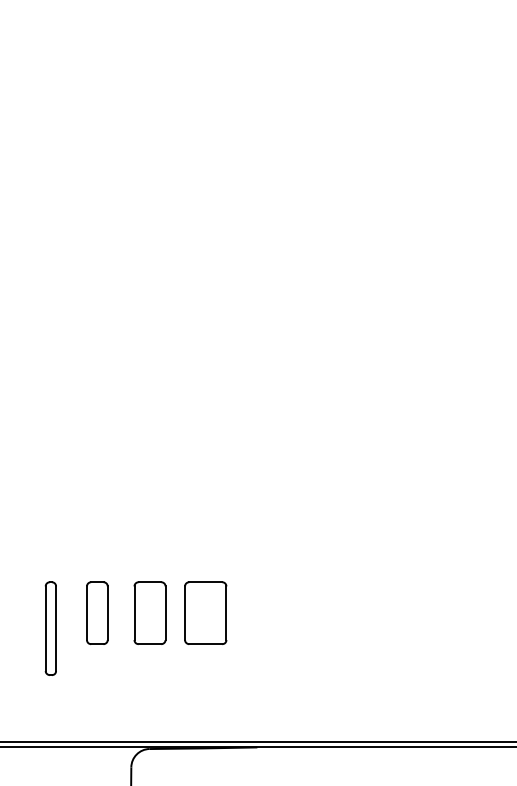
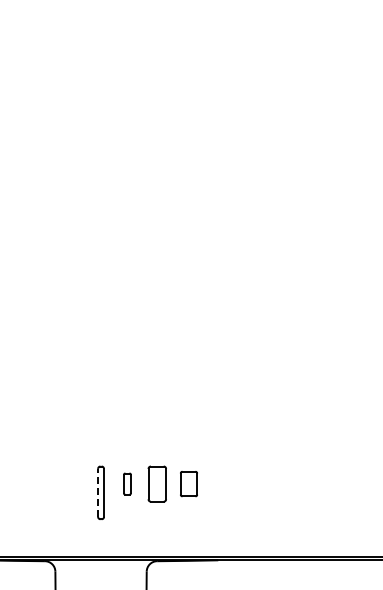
part: (97, 612) -> (127, 483), size x0.6
part: (204, 612) -> (188, 483), size x0.7
line: (46, 628) -> (98, 492), solid -> dashed

